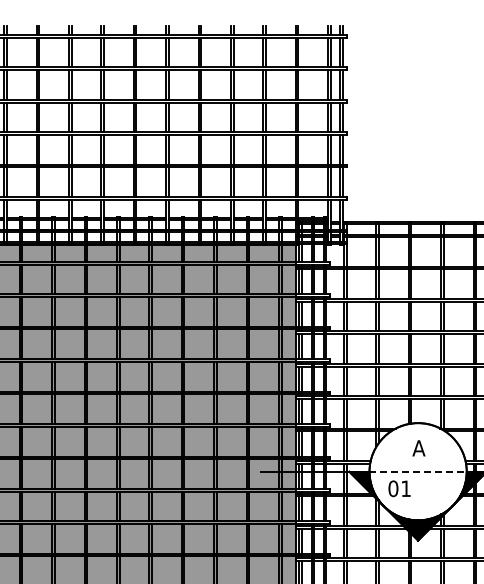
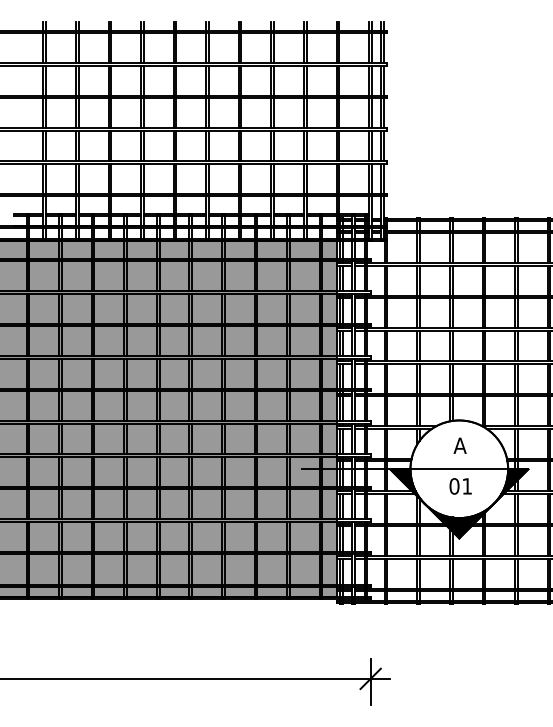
line: (418, 471) -> (459, 469), dashed -> solid
text: (399, 488) -> (460, 486), moved

